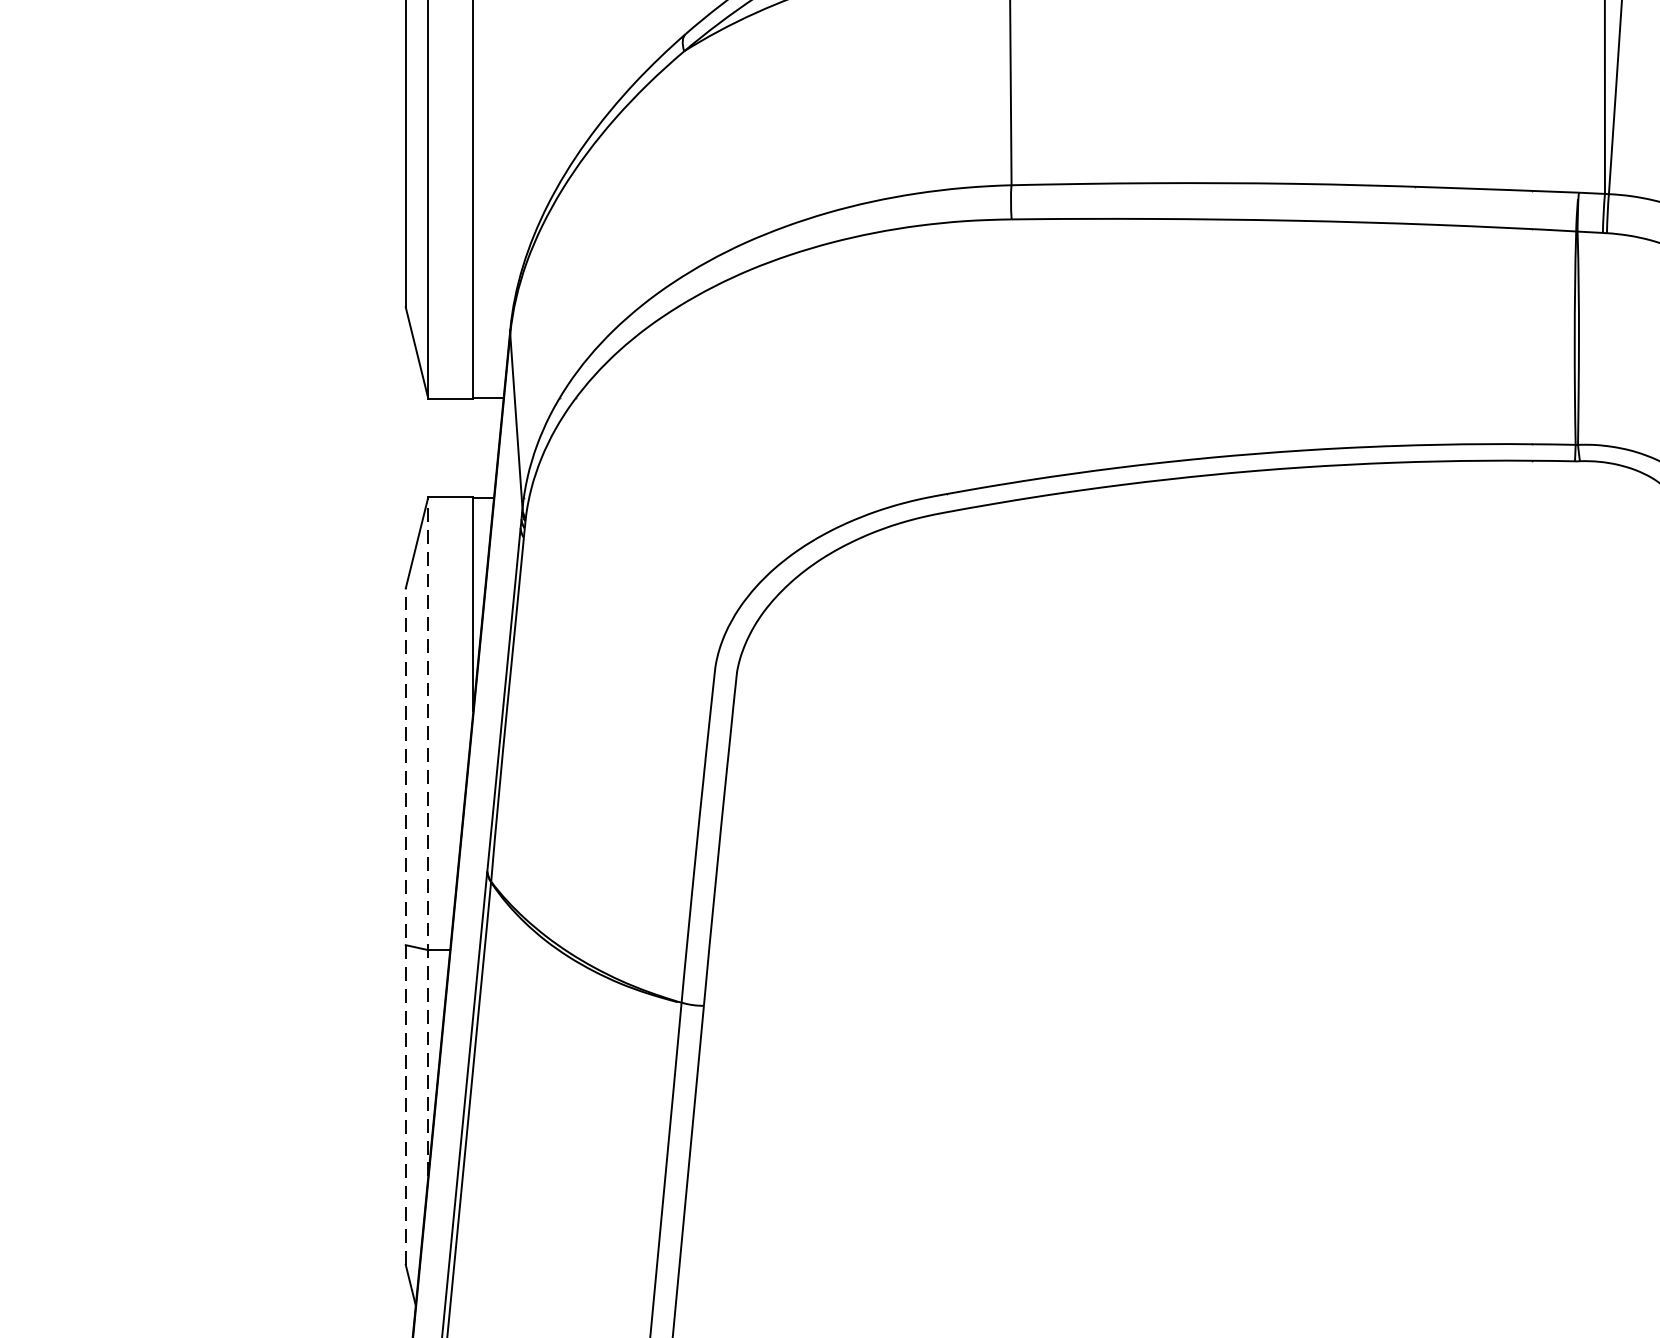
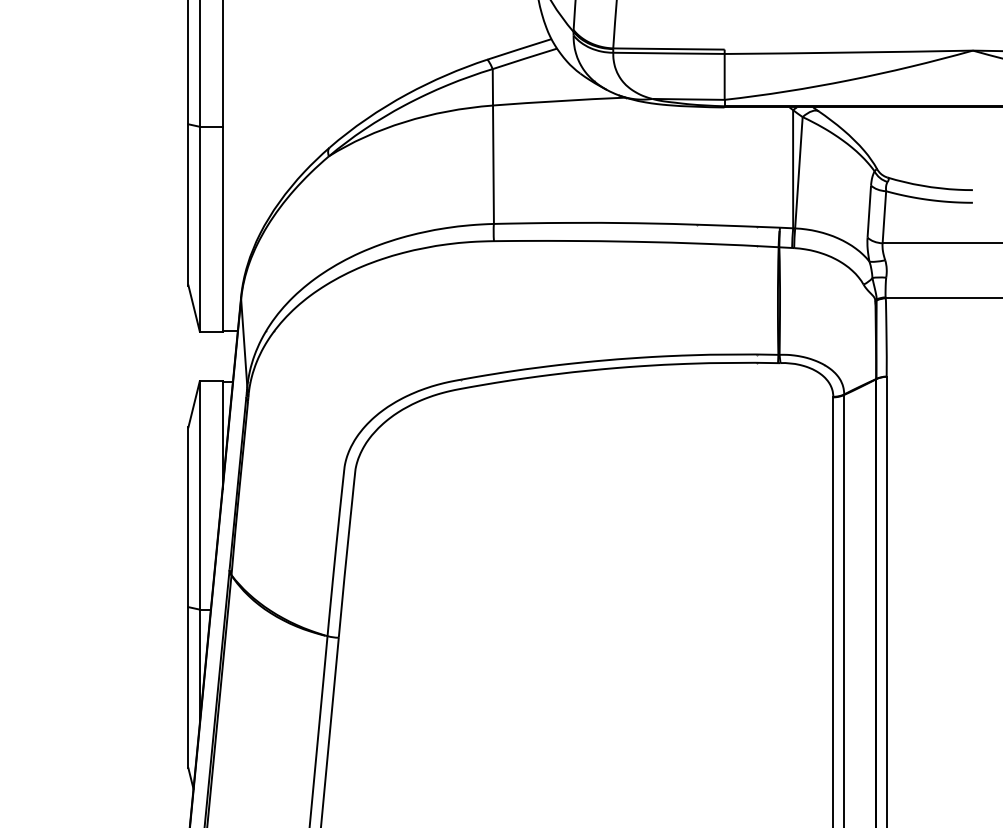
line: (427, 834) -> (199, 551), dashed -> solid
line: (405, 926) -> (188, 597), dashed -> solid

